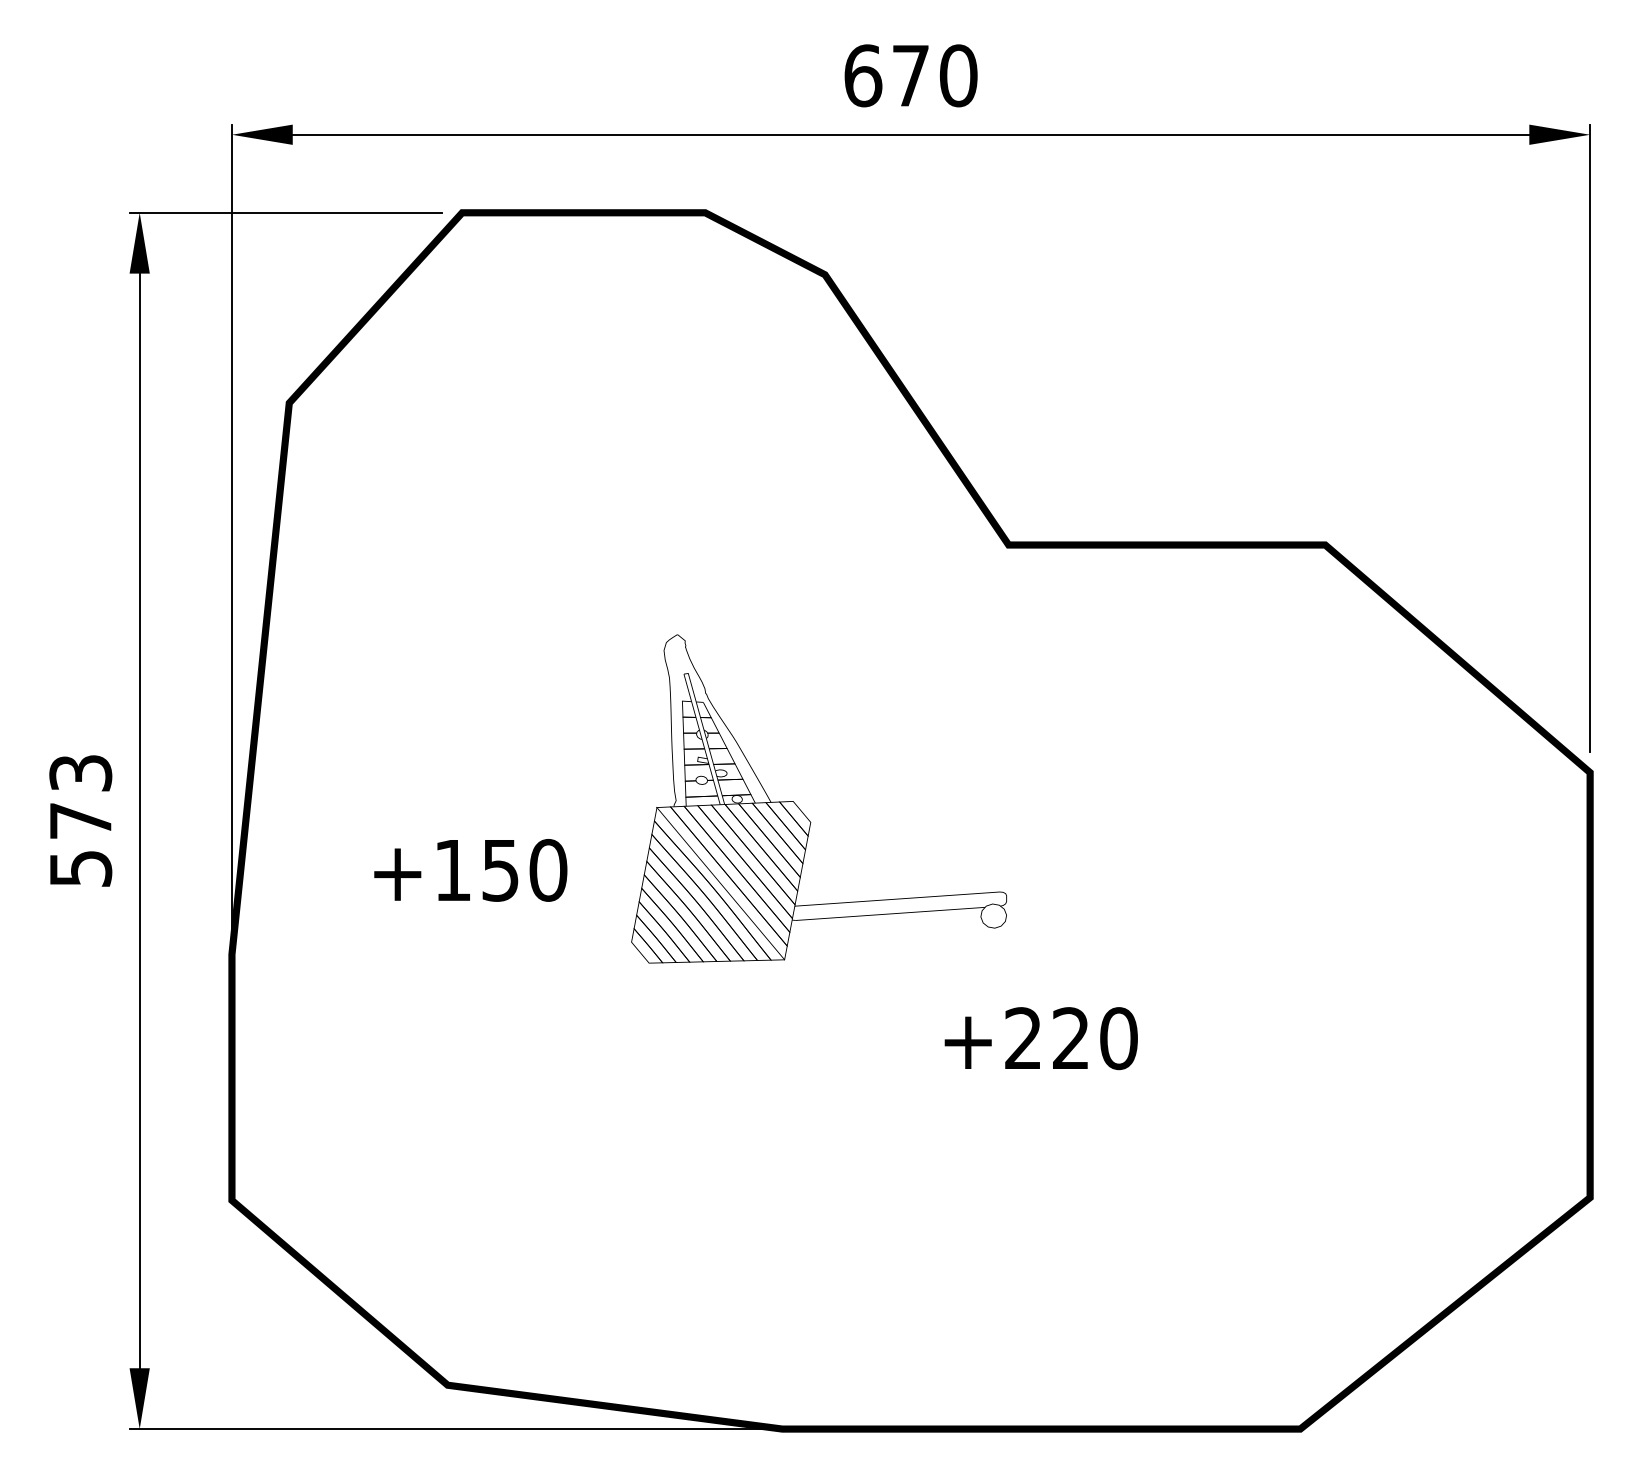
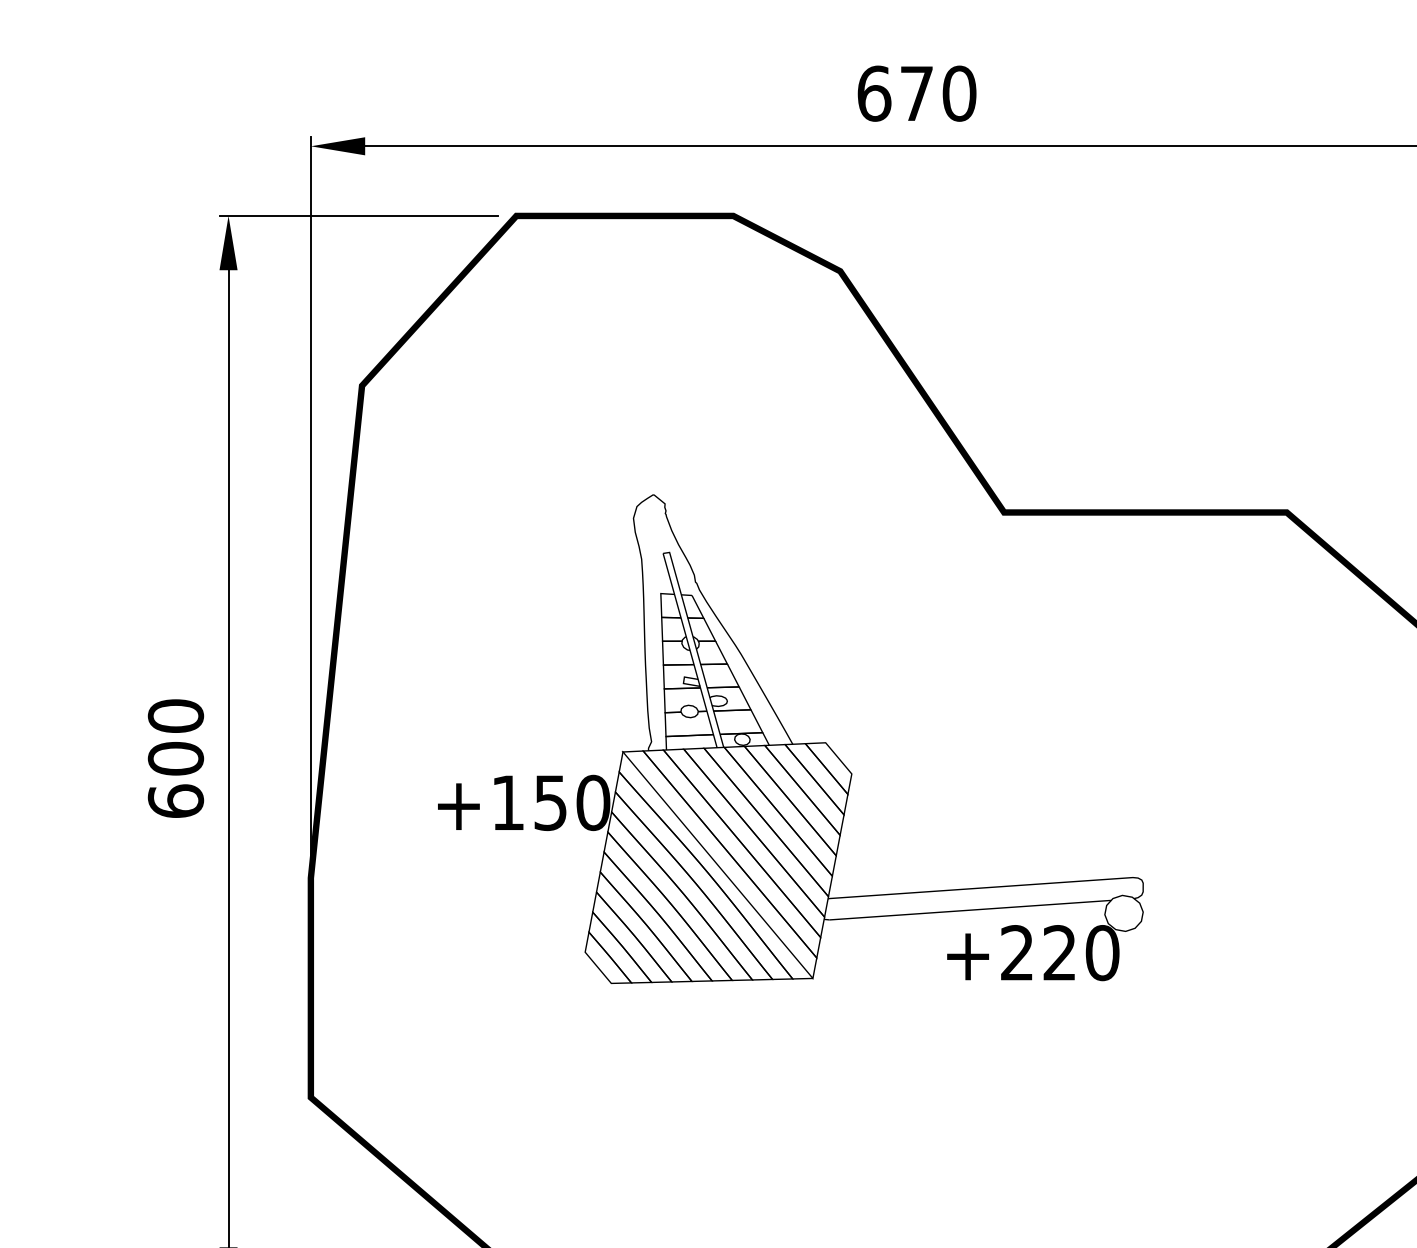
part: (769, 798) -> (790, 738), size x1.67
text: (80, 820) -> (175, 758), 573 -> 600

